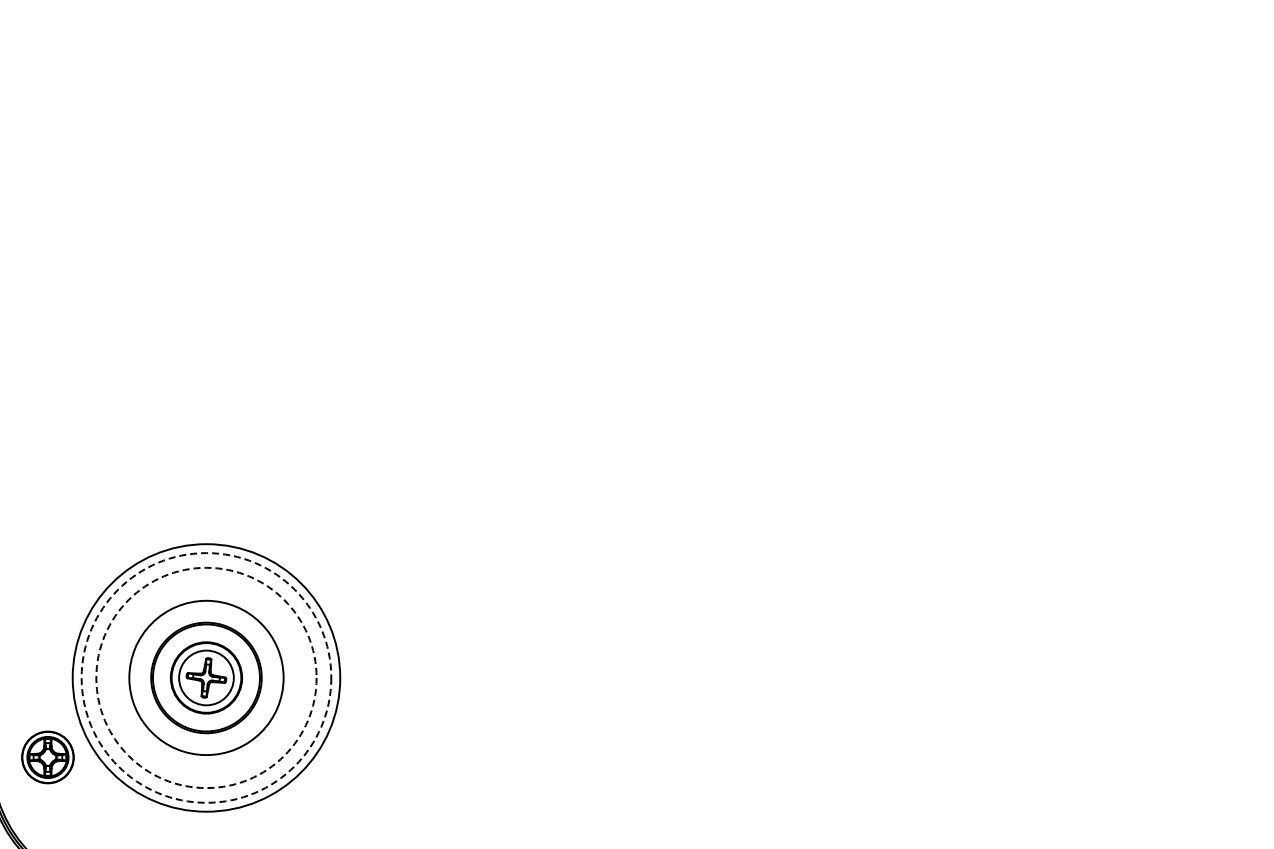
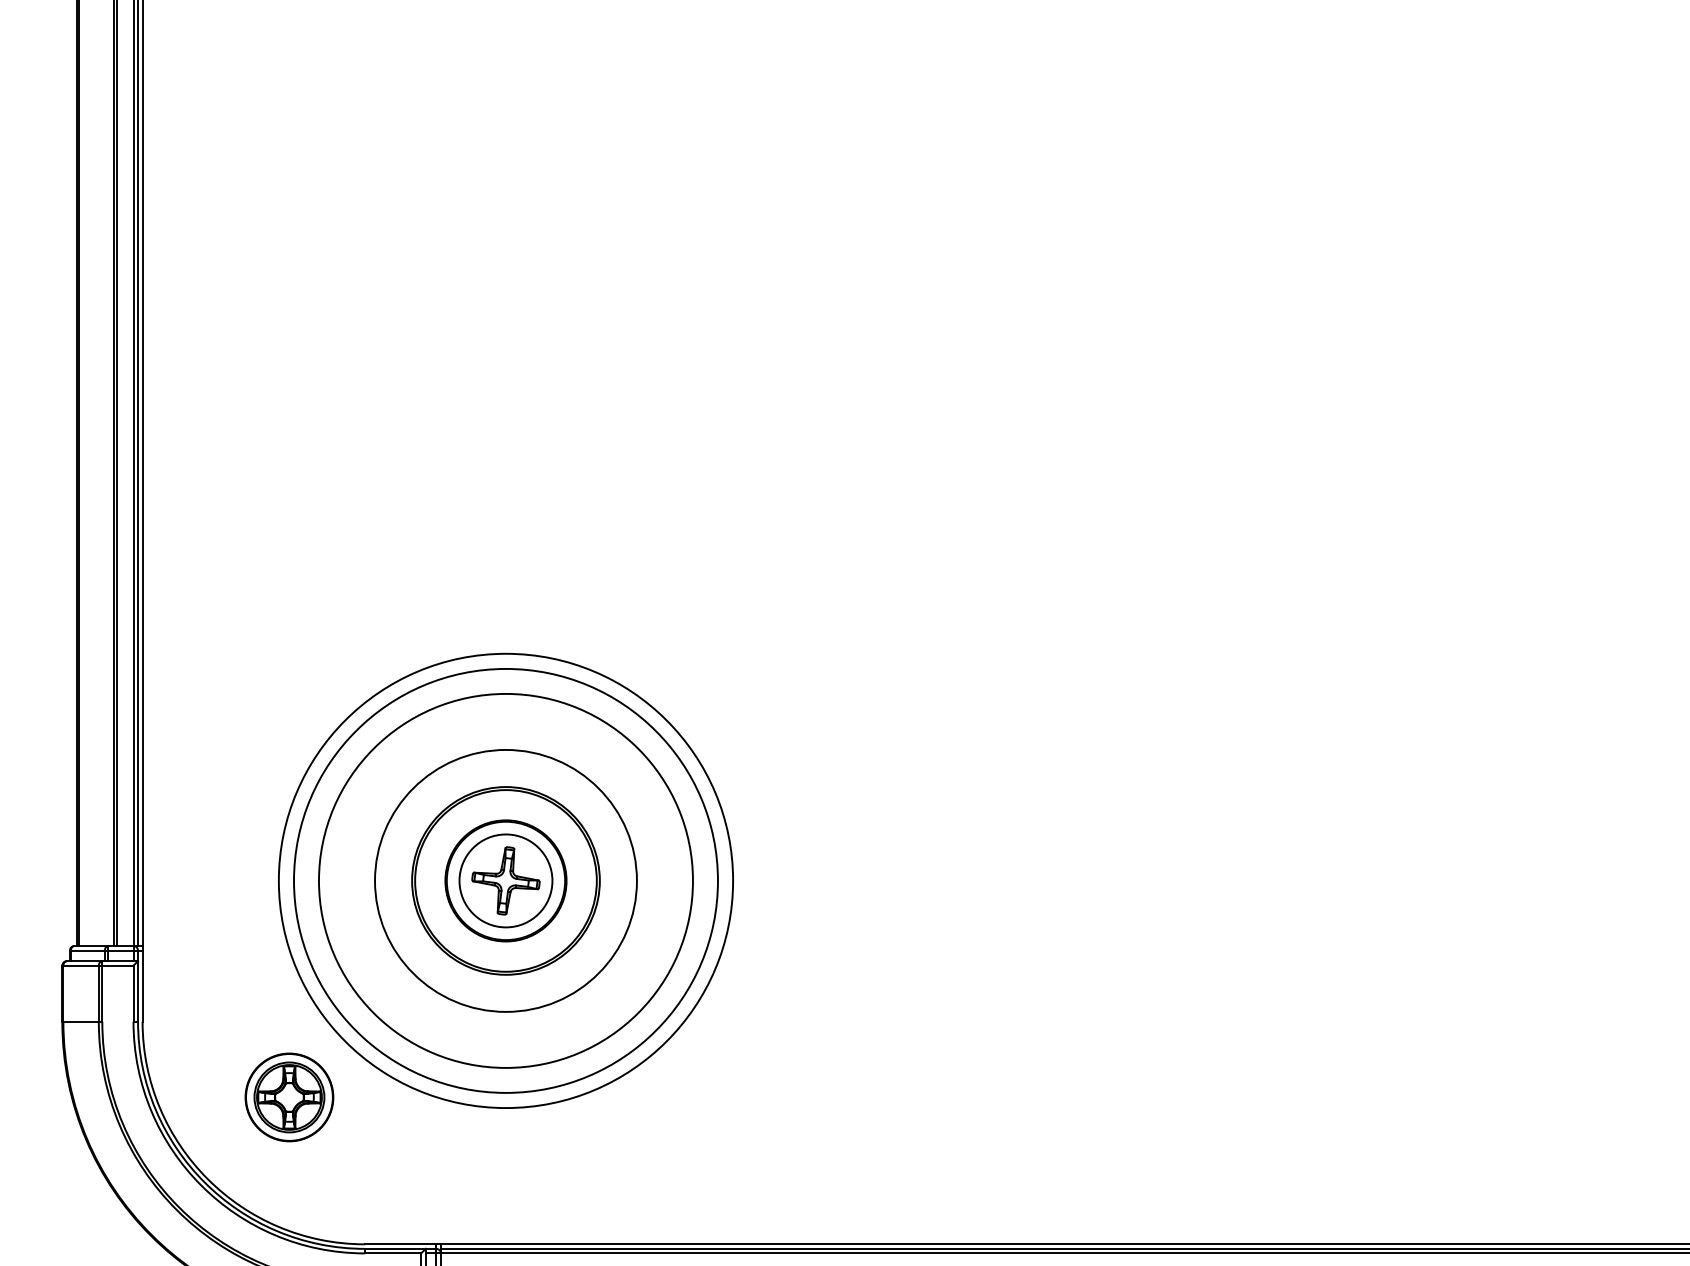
circle: (206, 677) -> (506, 880), dashed -> solid
circle: (206, 677) -> (506, 880), dashed -> solid
part: (47, 757) -> (288, 1097), moved

